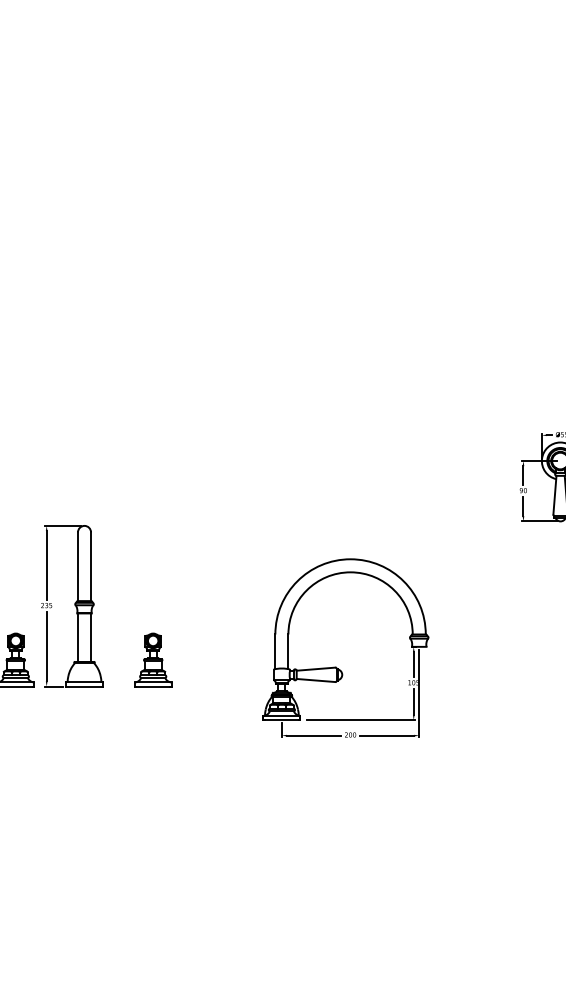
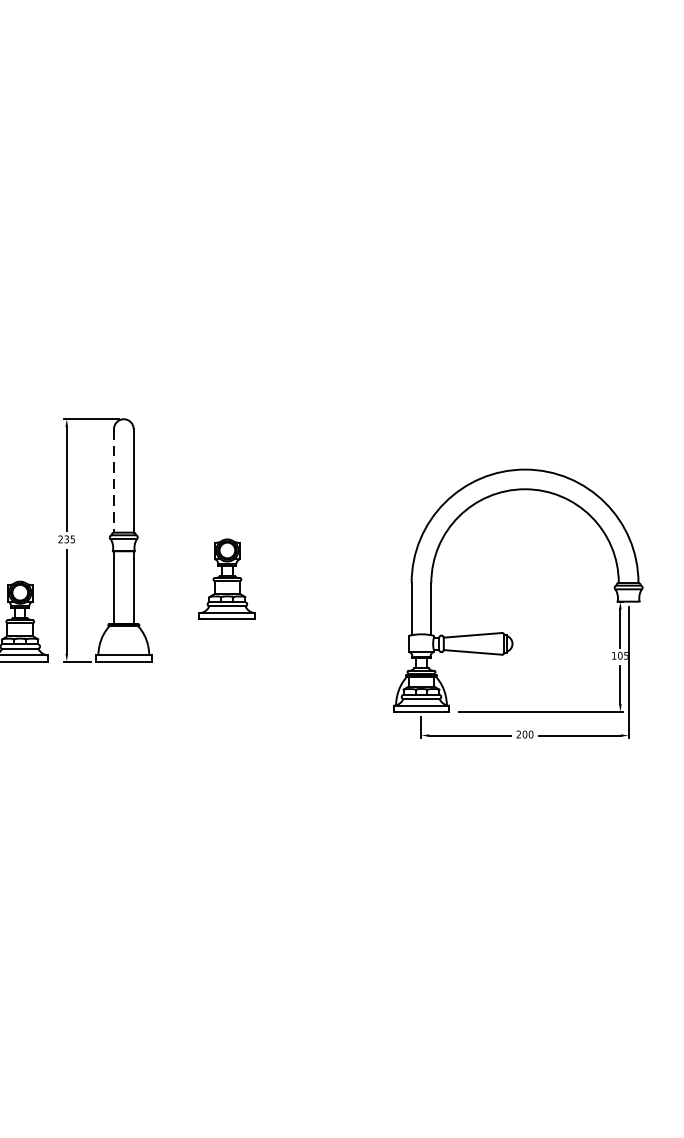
line: (78, 567) -> (114, 481), solid -> dashed
part: (153, 659) -> (227, 578), moved

